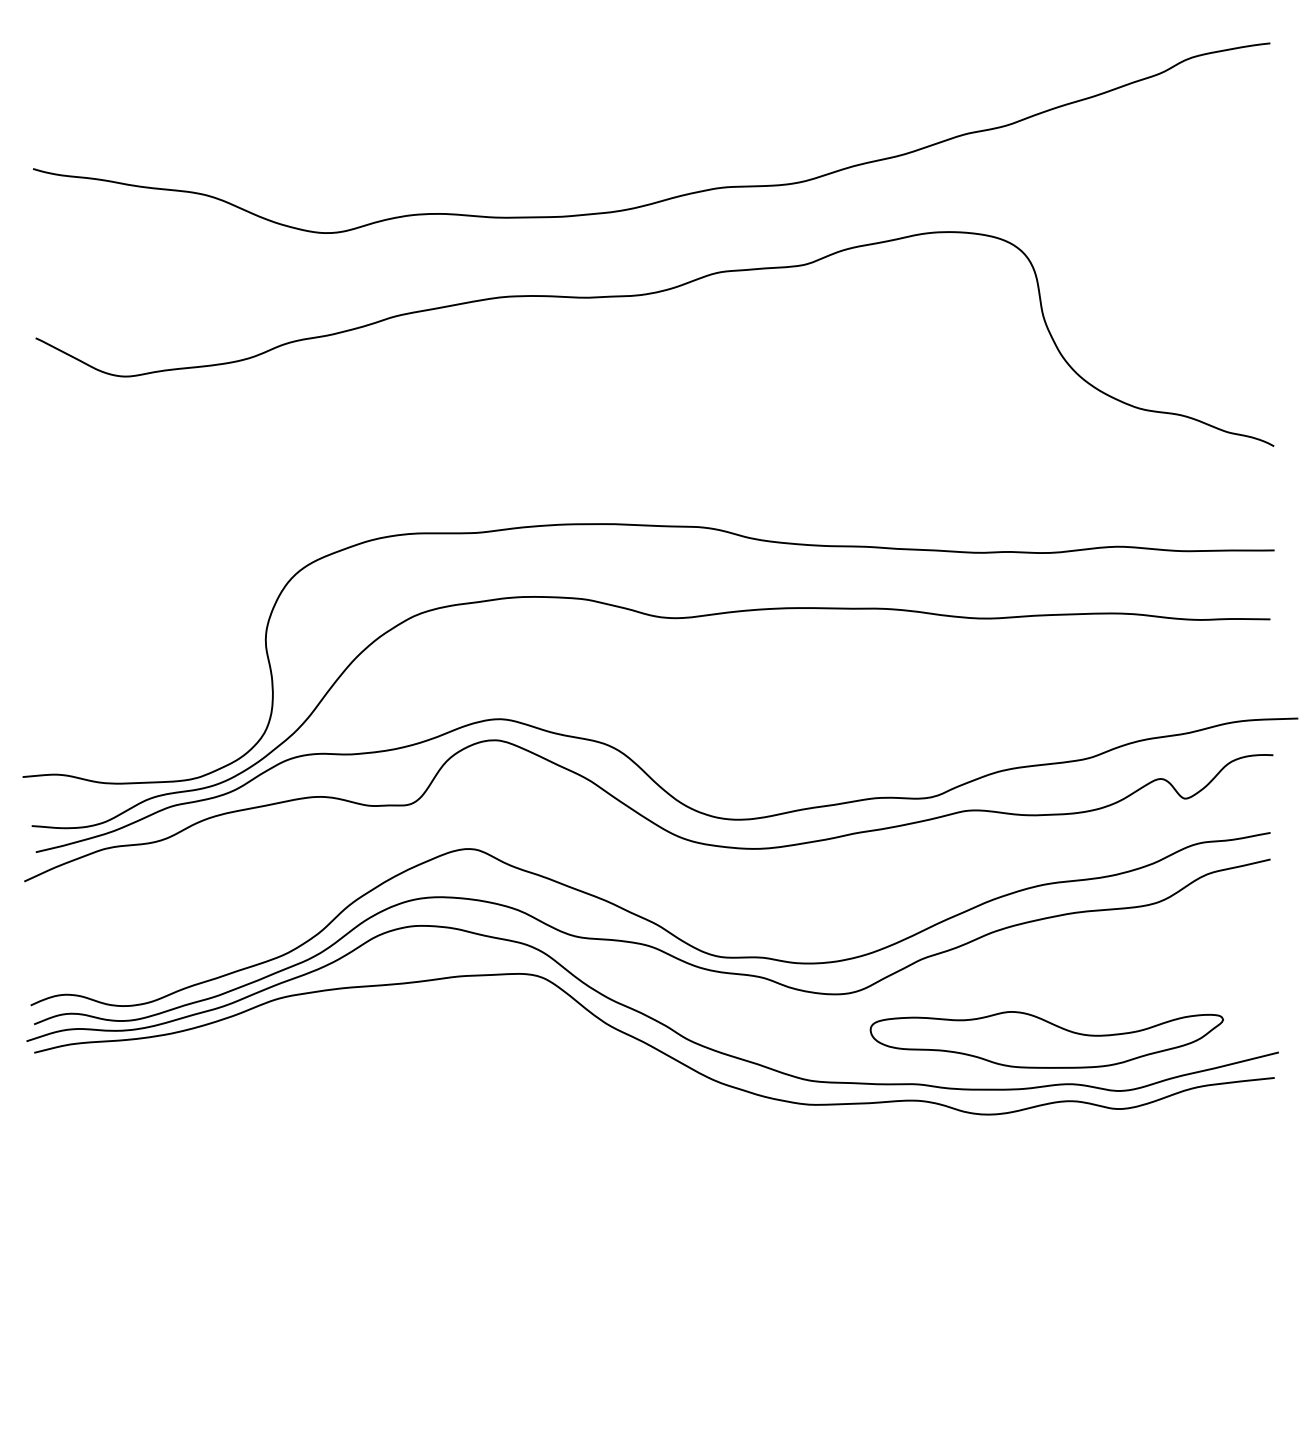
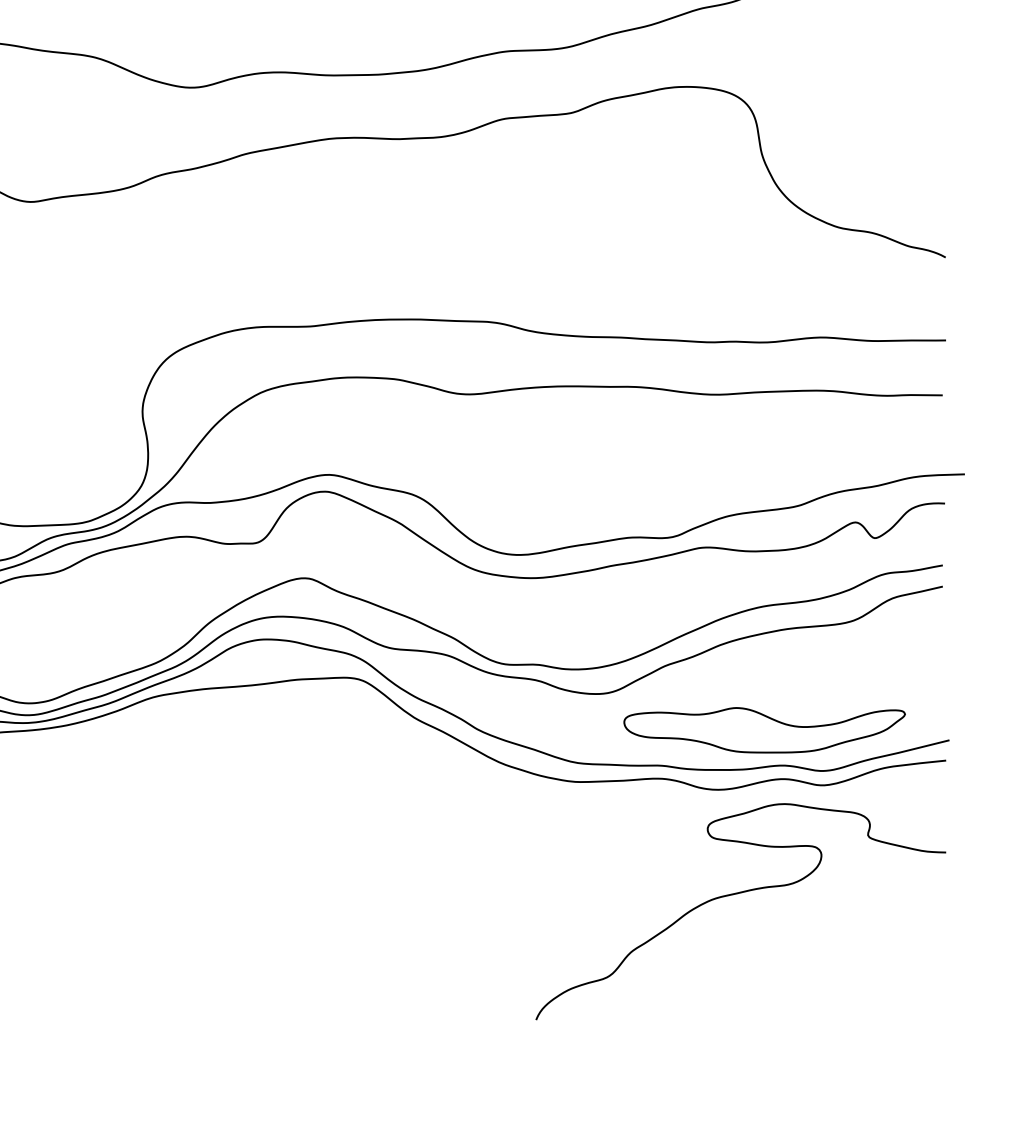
curve: (1014, 1245) -> (738, 894), added

